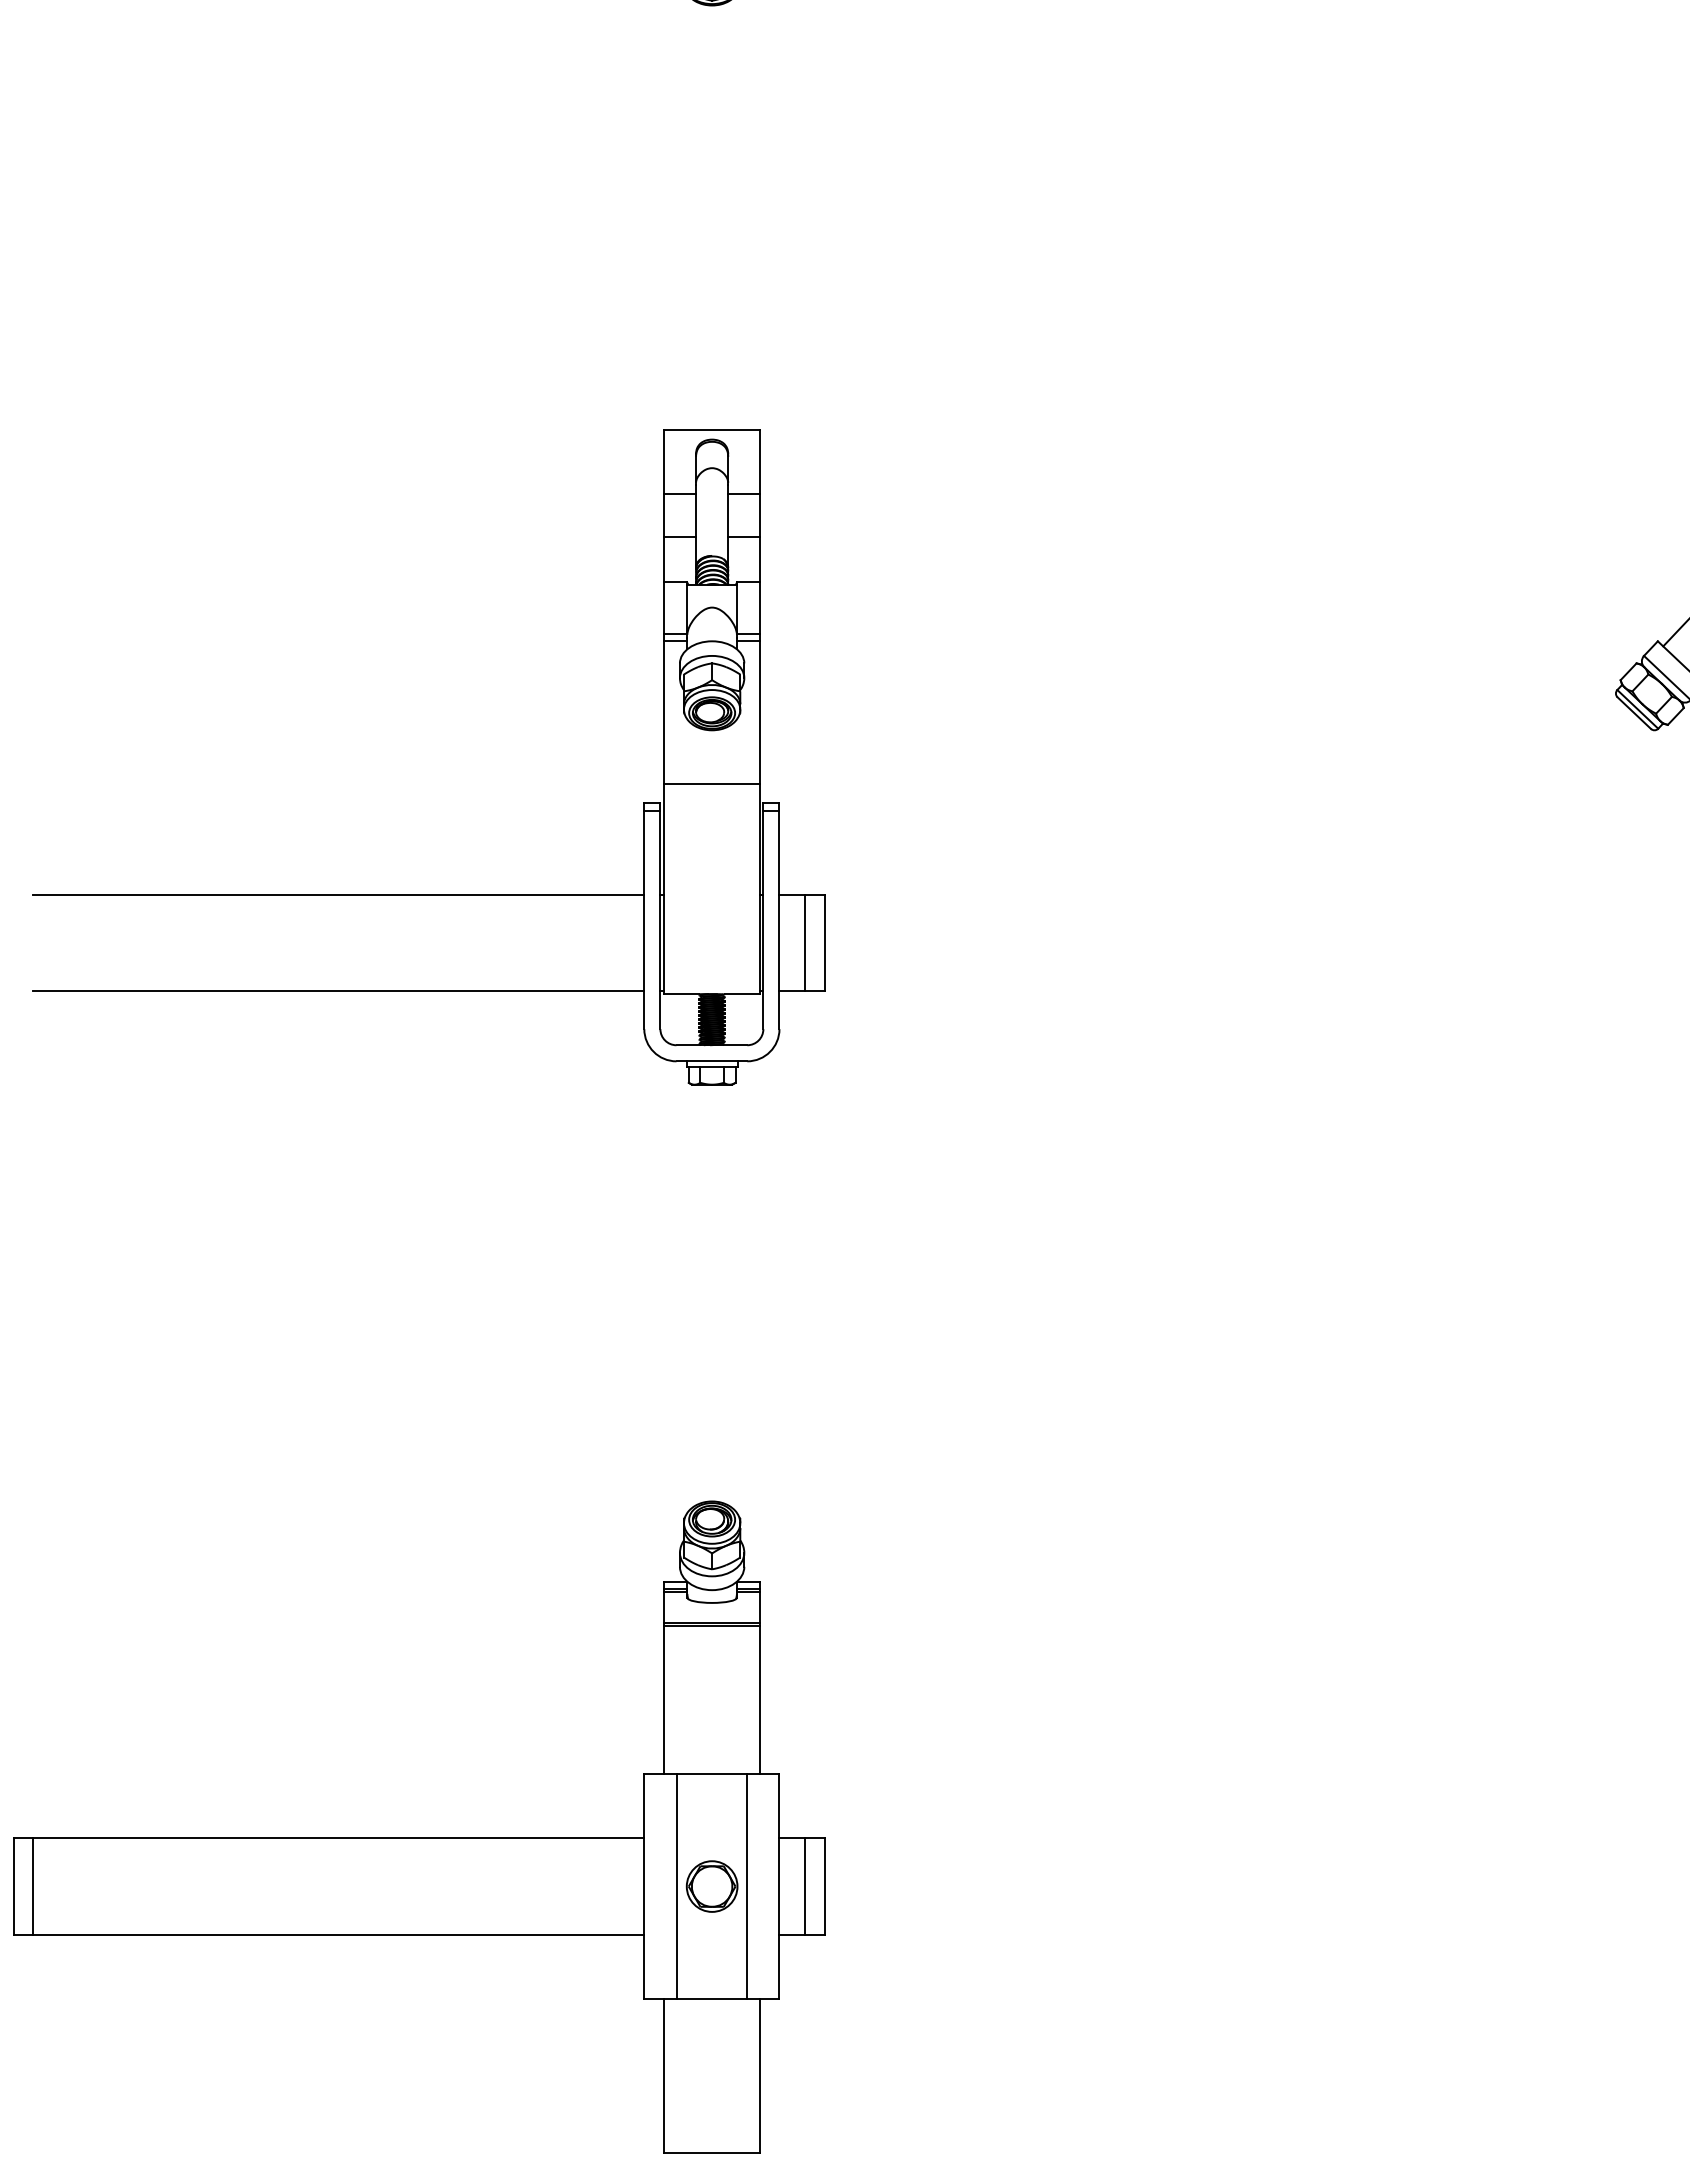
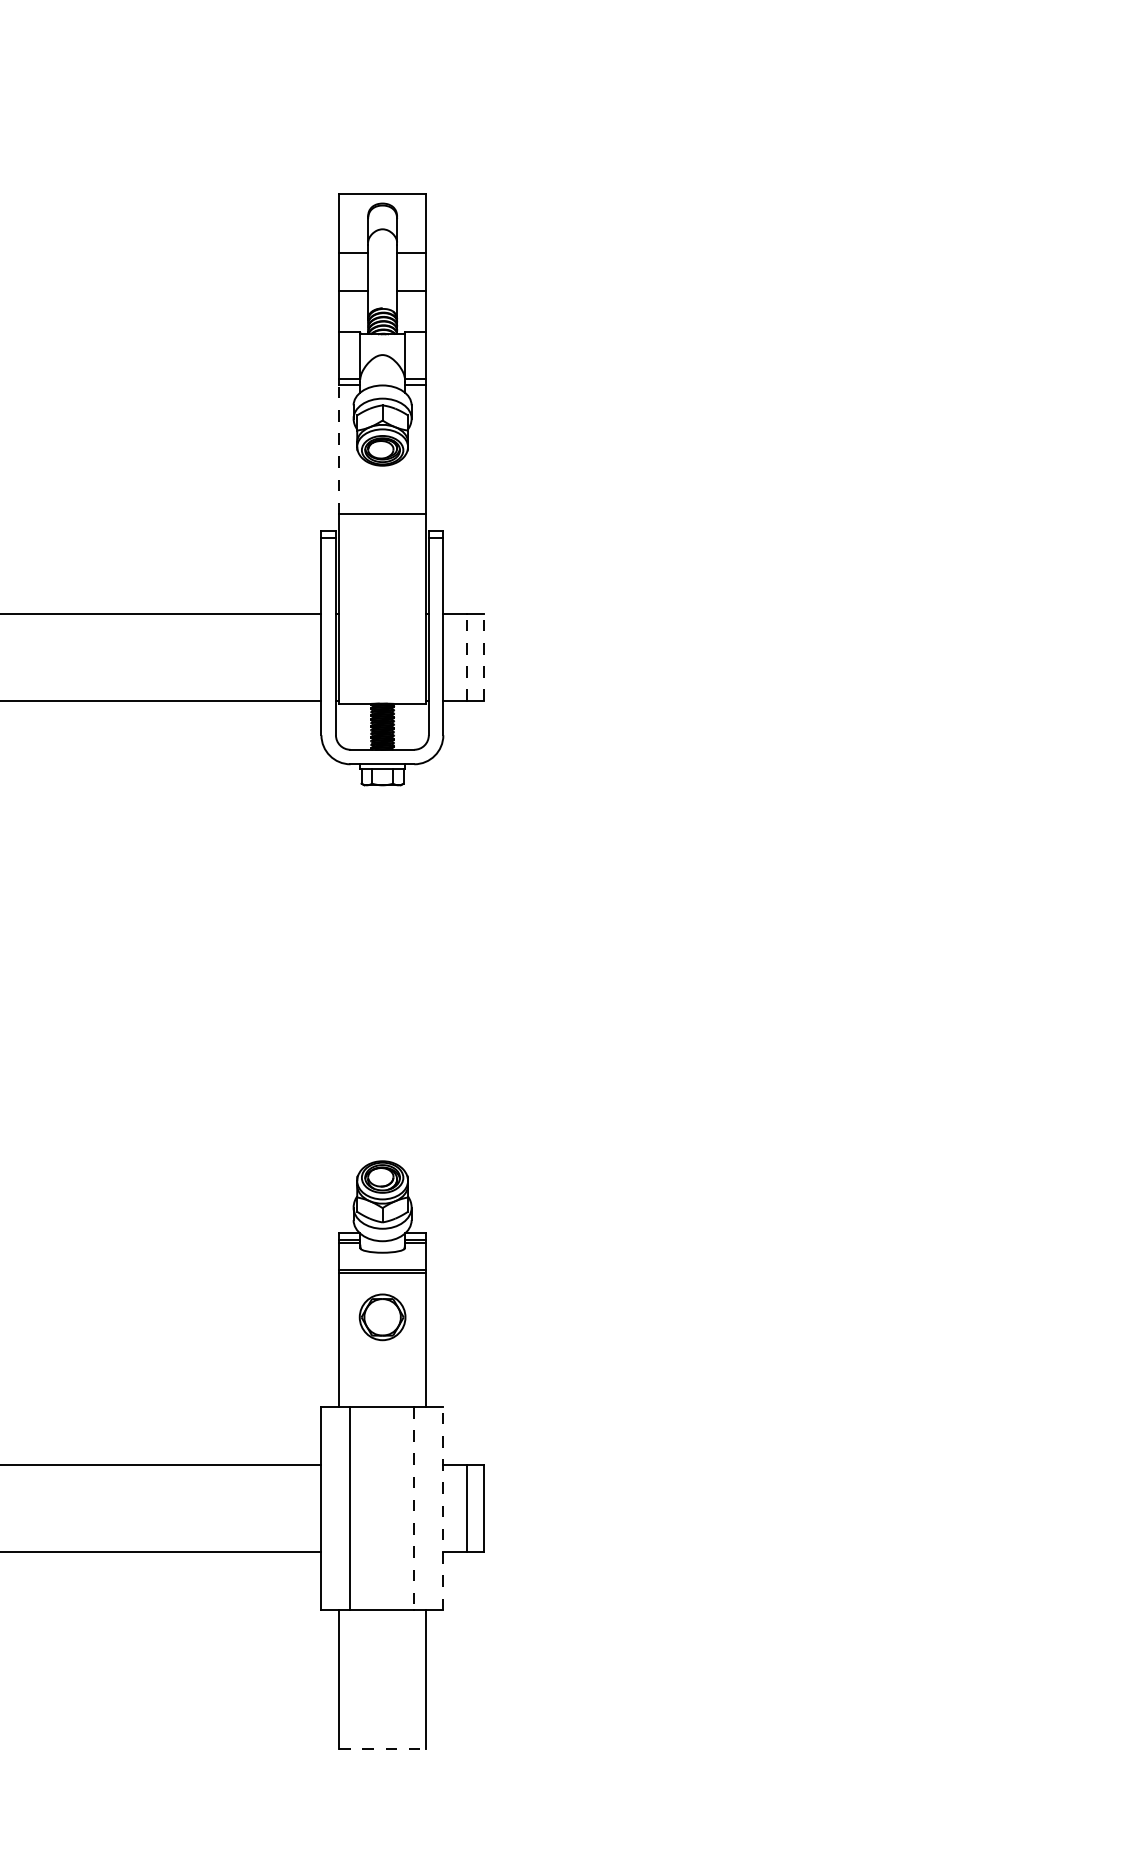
line: (663, 712) -> (338, 449), solid -> dashed
line: (805, 942) -> (466, 657), solid -> dashed
line: (824, 942) -> (483, 657), solid -> dashed
part: (711, 1886) -> (382, 1317), moved
line: (747, 1886) -> (414, 1508), solid -> dashed
line: (779, 1886) -> (443, 1508), solid -> dashed
line: (712, 2153) -> (382, 1749), solid -> dashed

